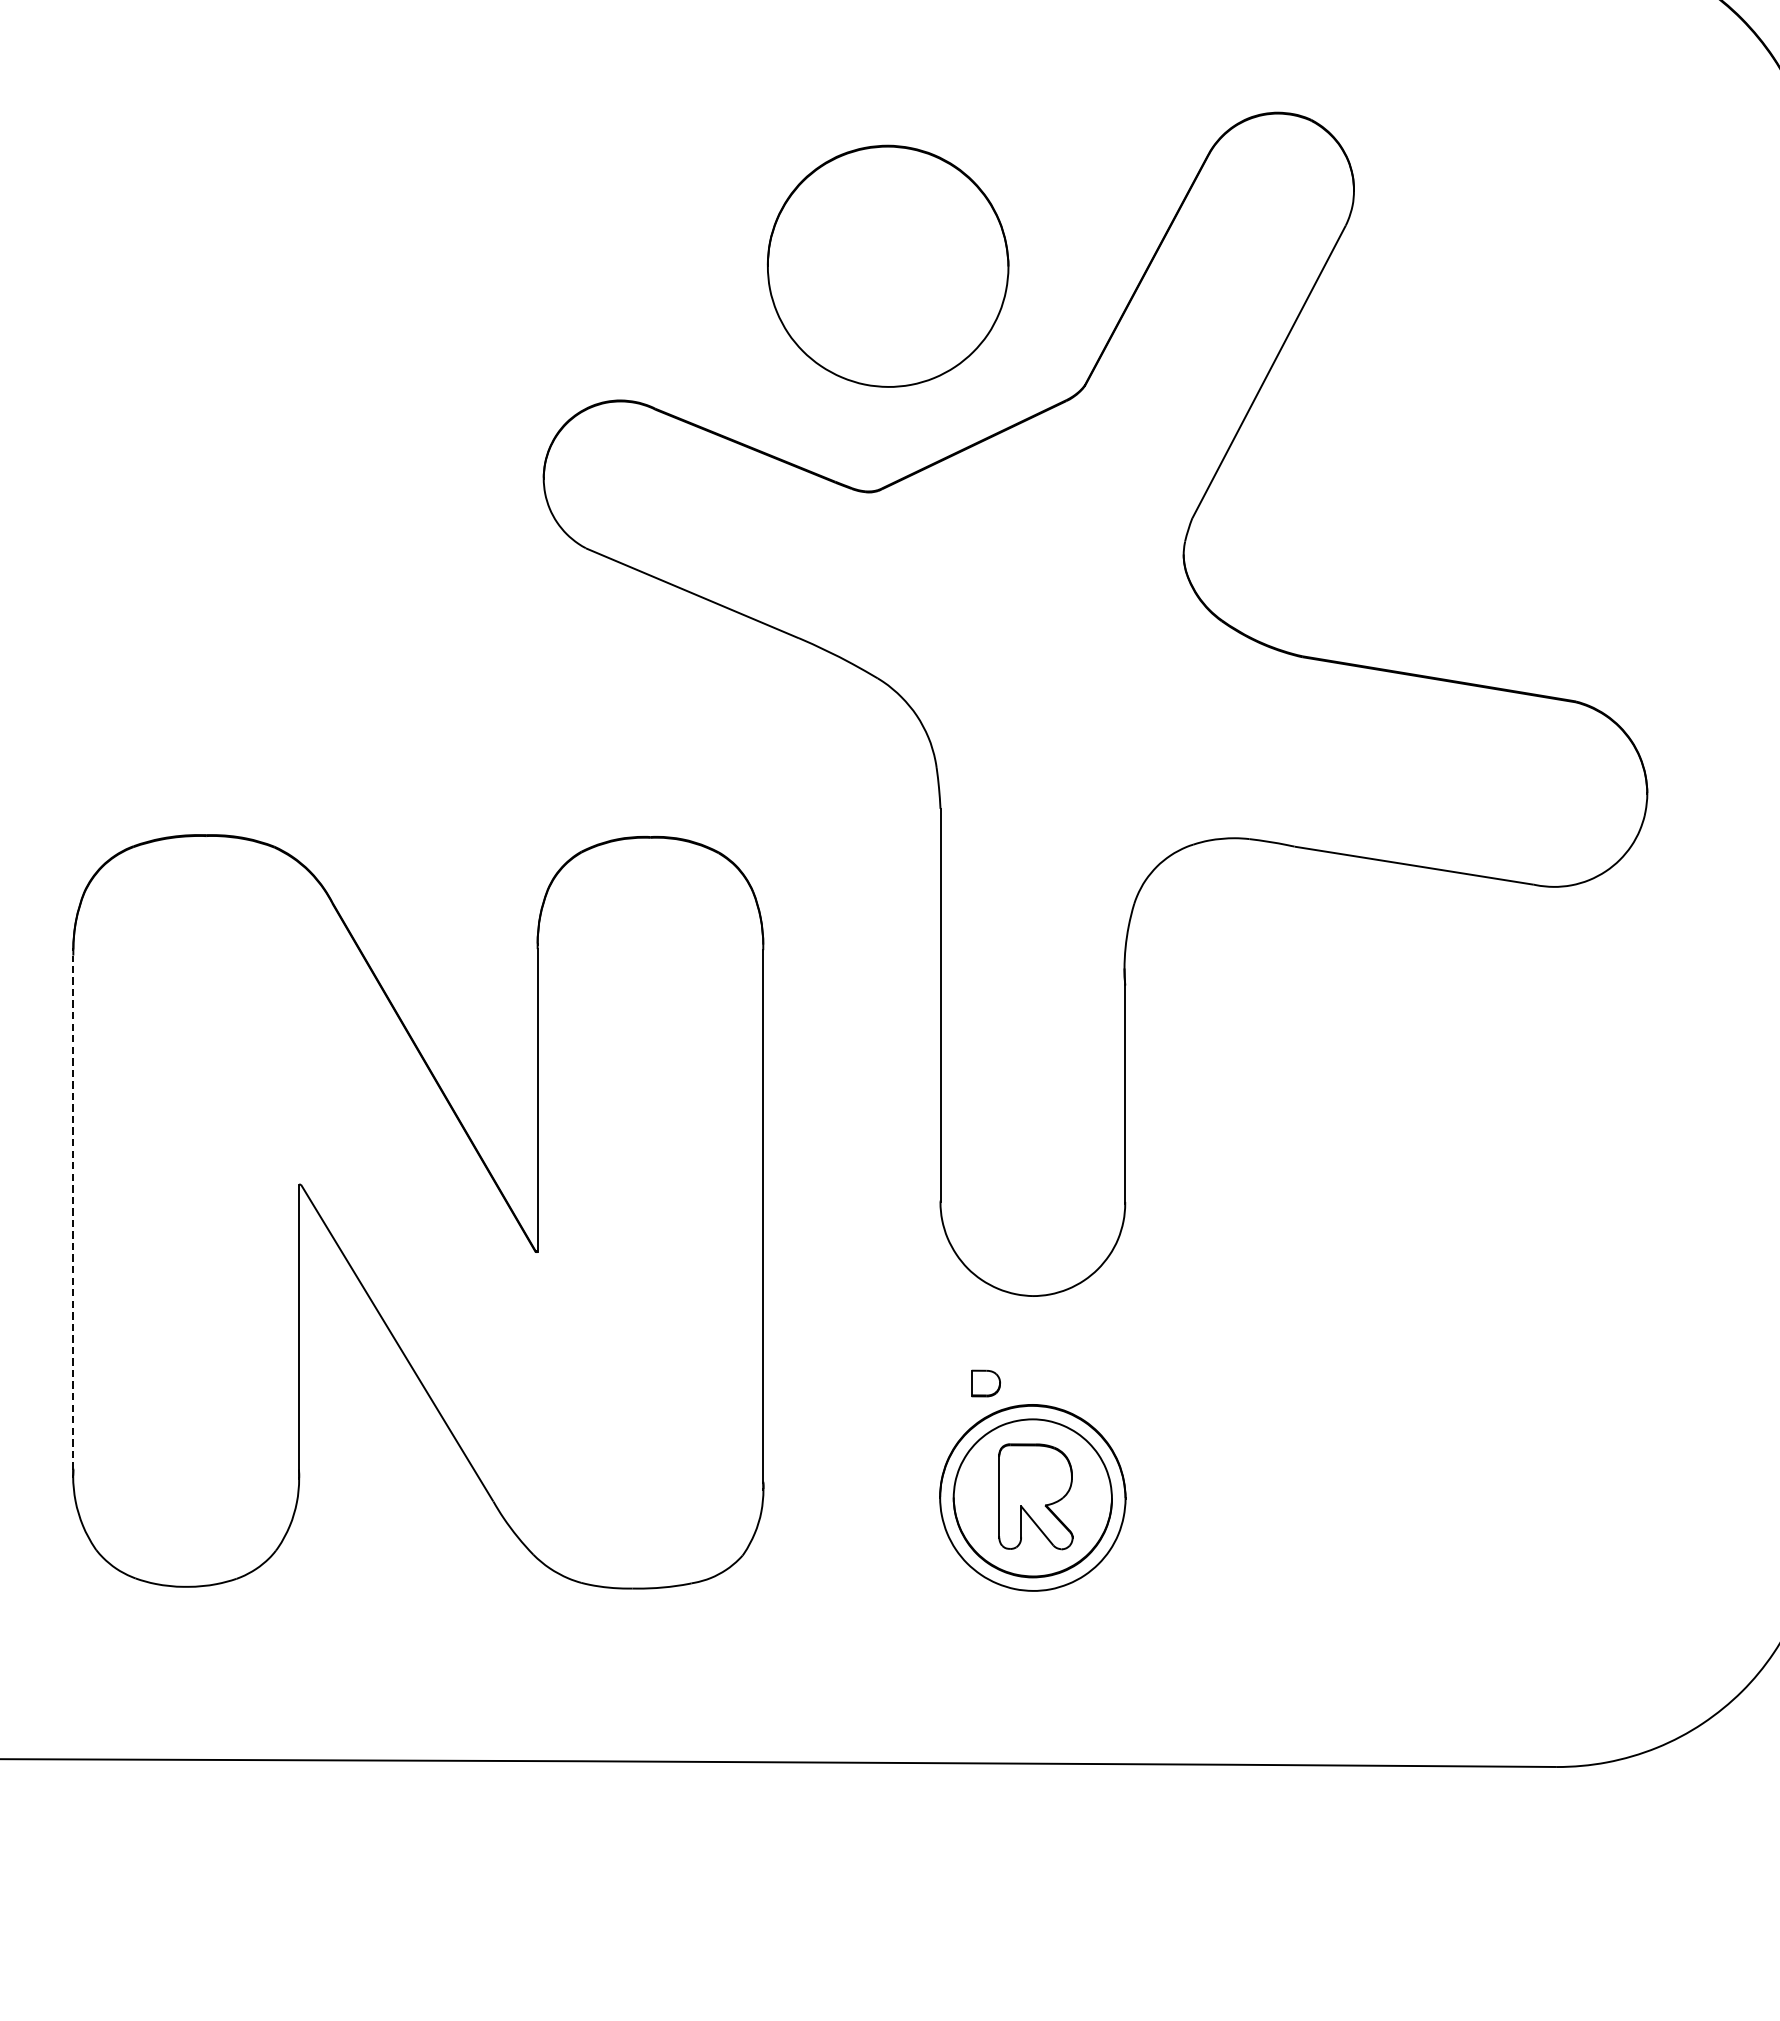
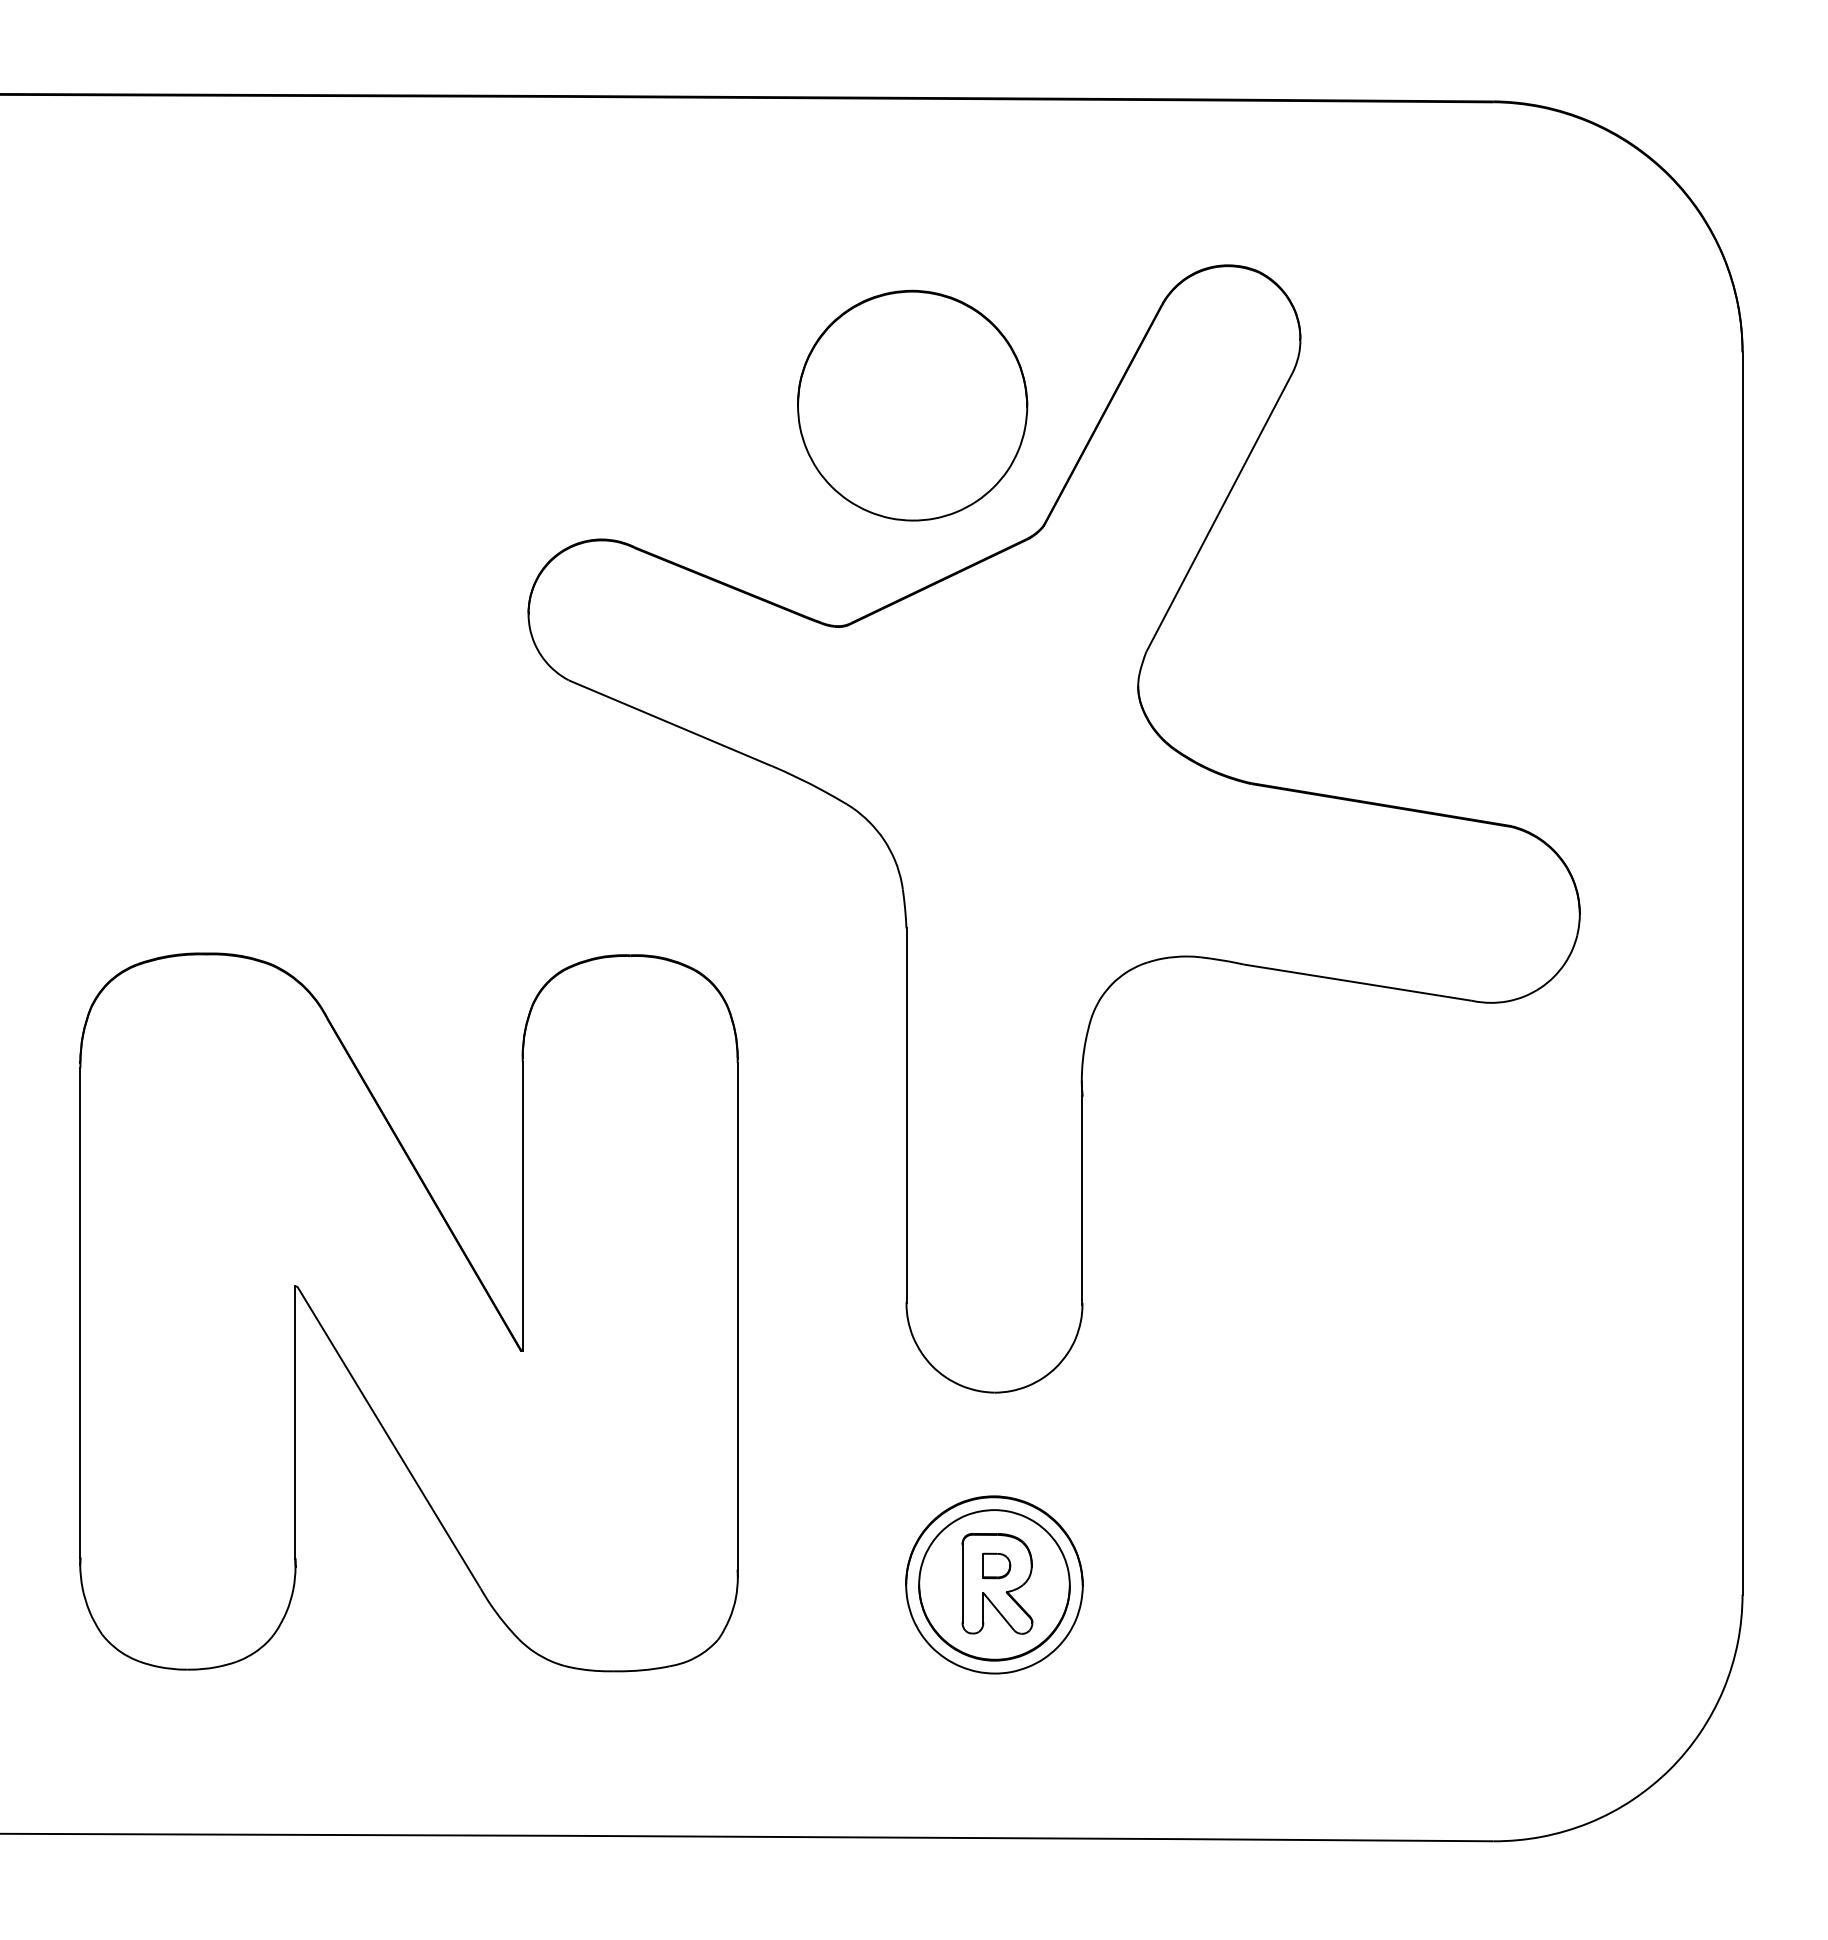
part: (888, 266) -> (912, 405), moved
line: (73, 1212) -> (80, 1313), dashed -> solid
part: (985, 1383) -> (996, 1565), moved

